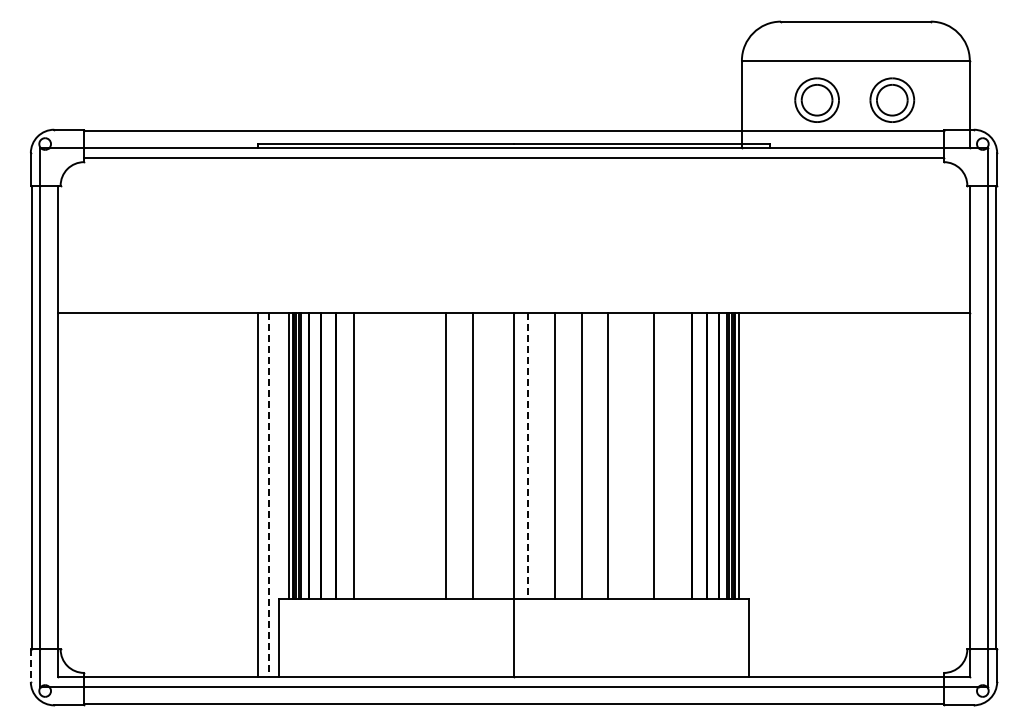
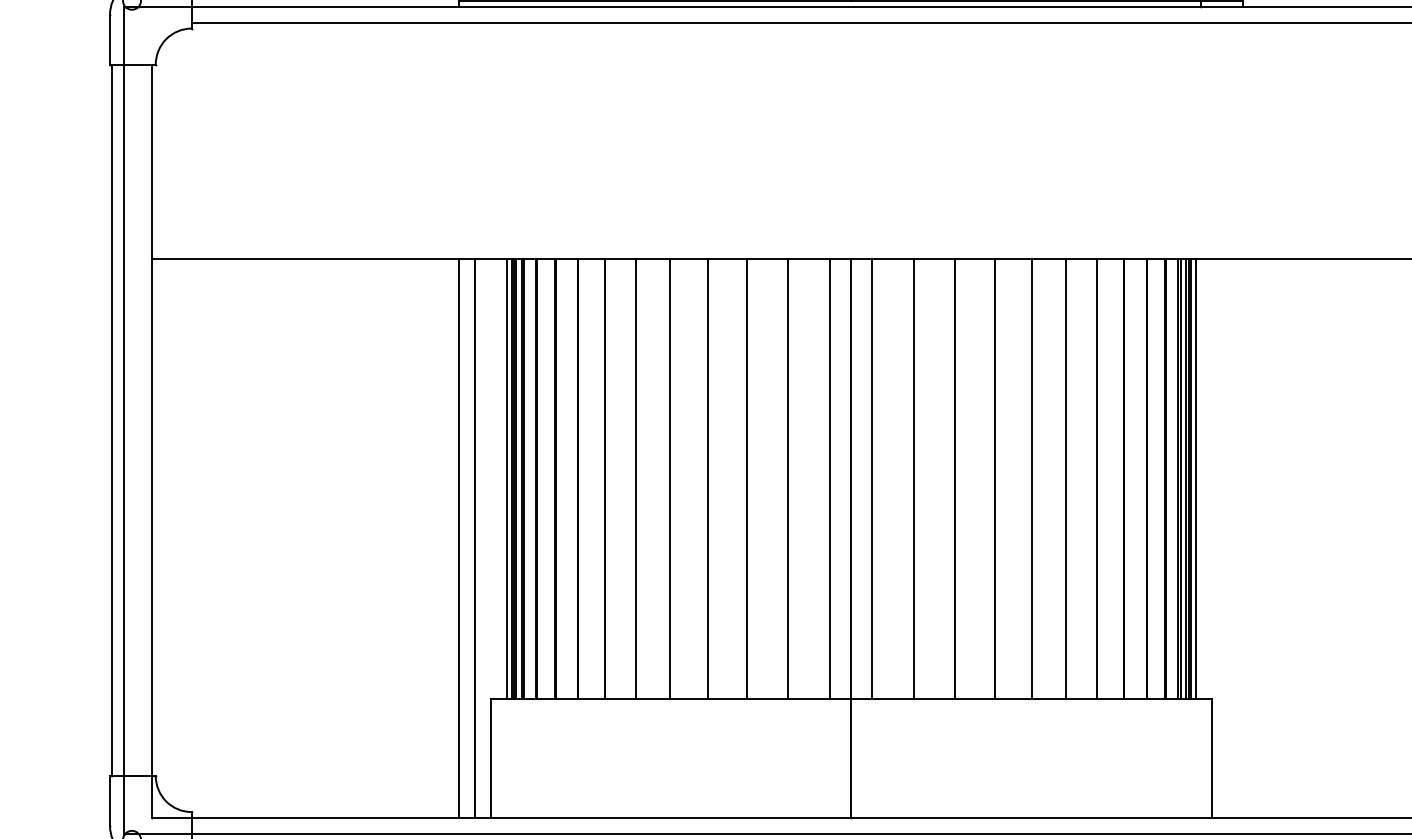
line: (373, 455) -> (635, 478), added
line: (396, 455) -> (670, 478), added
line: (420, 455) -> (707, 478), added
line: (500, 455) -> (830, 478), added
line: (631, 455) -> (1031, 478), added
line: (674, 455) -> (1097, 478), added
line: (527, 456) -> (871, 480), dashed -> solid
line: (268, 495) -> (474, 539), dashed -> solid
line: (30, 666) -> (109, 802), dashed -> solid

